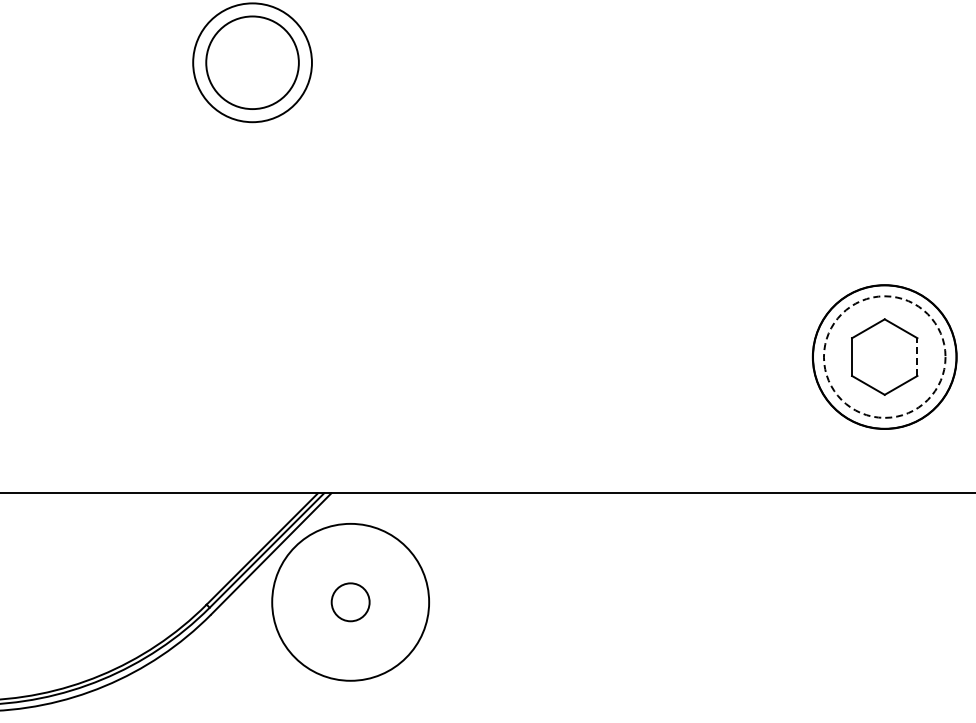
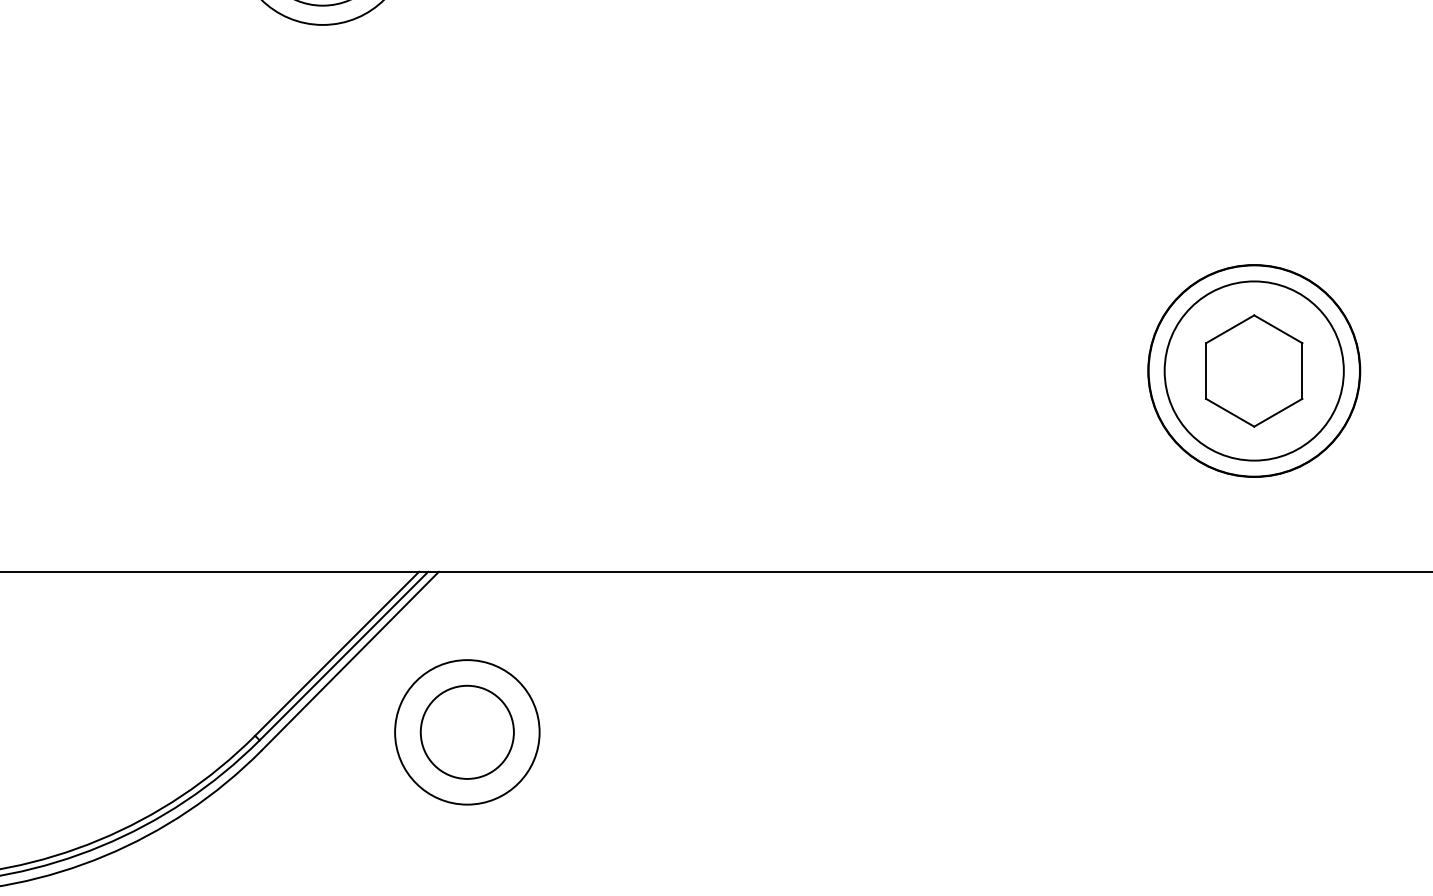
circle: (884, 356) -> (1253, 370), dashed -> solid
line: (917, 357) -> (1302, 371), dashed -> solid
circle: (350, 601) -> (467, 731), size x1.67
circle: (350, 602) -> (467, 732), size x0.62

